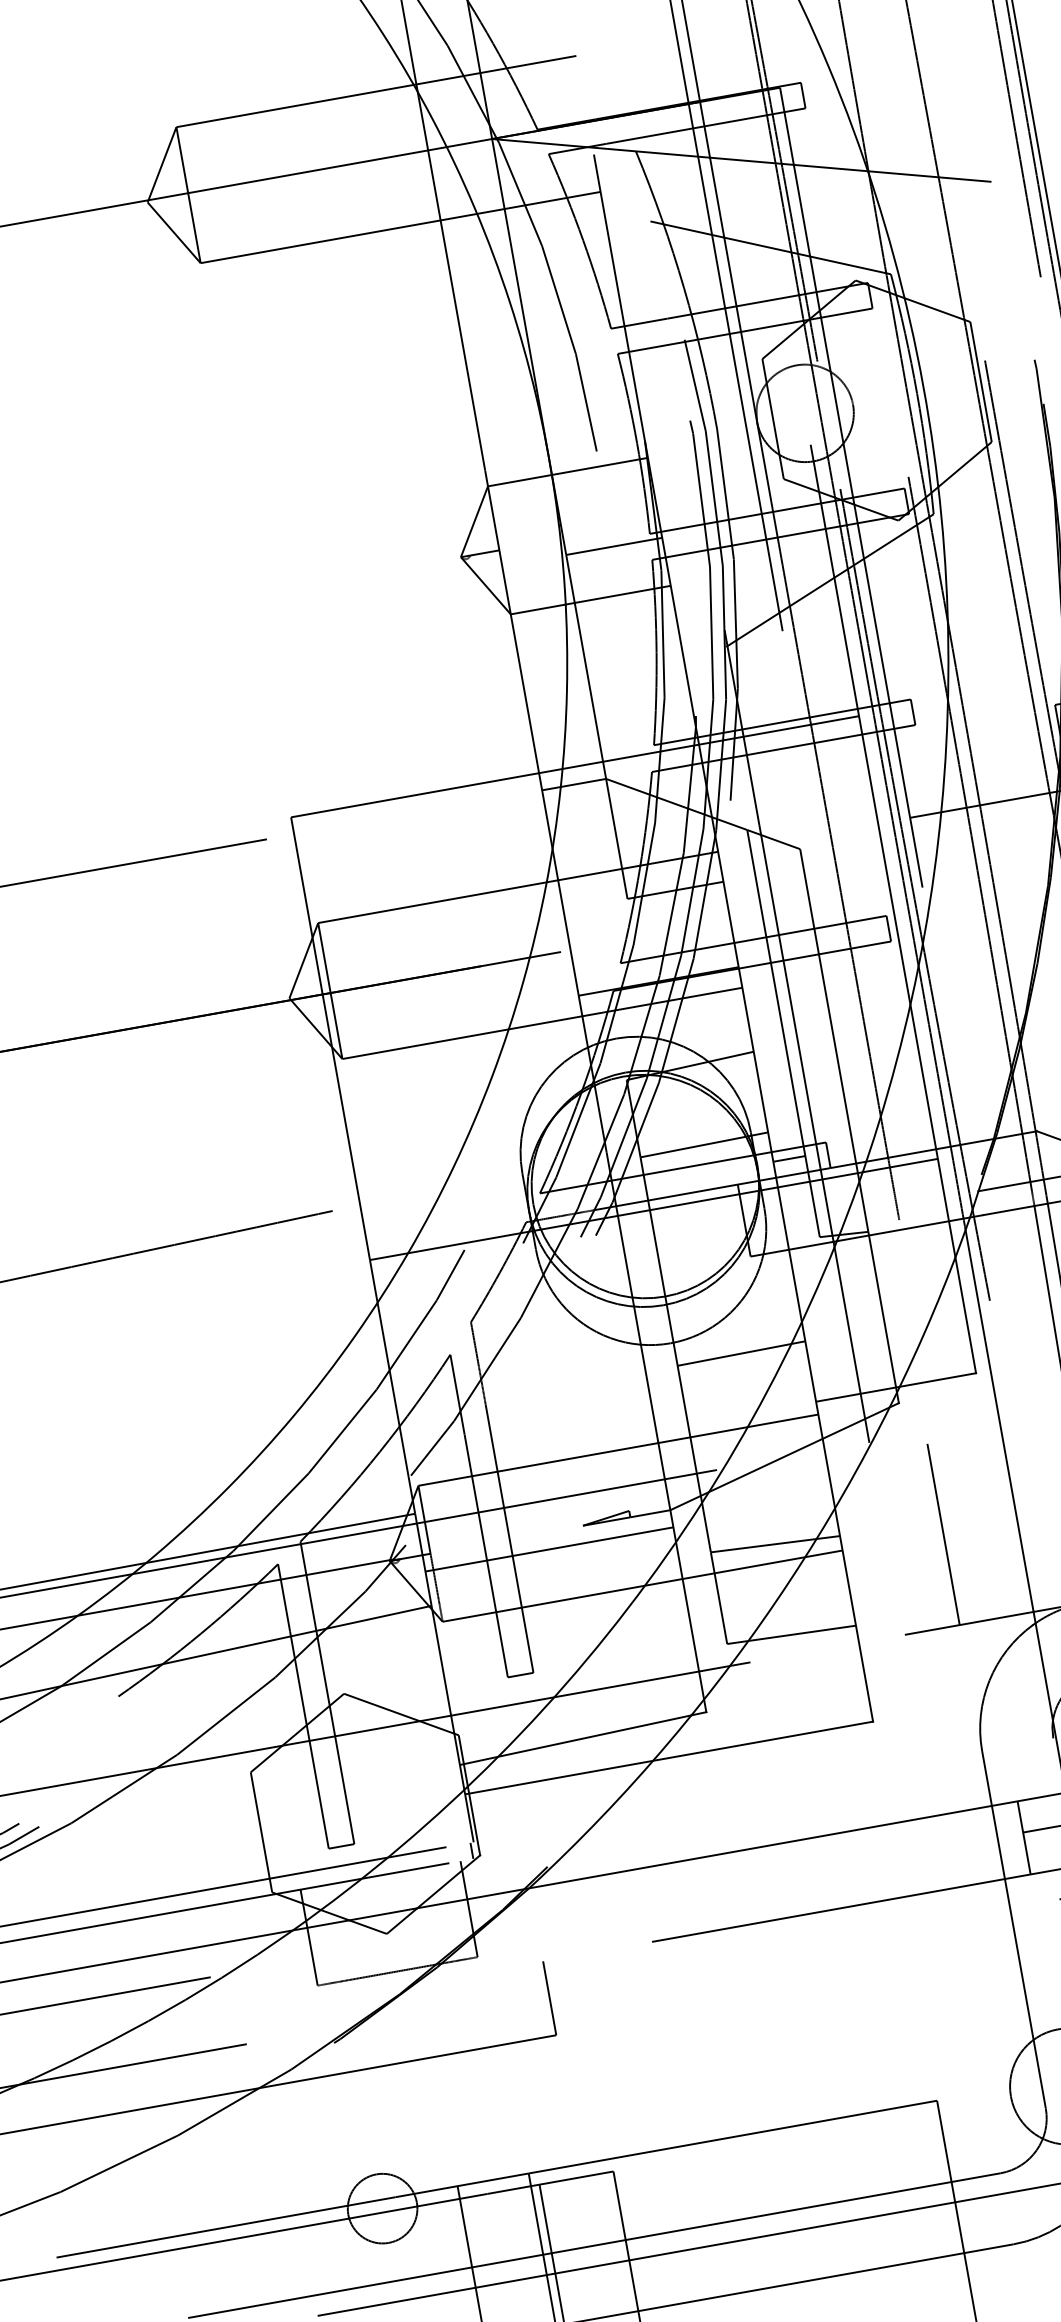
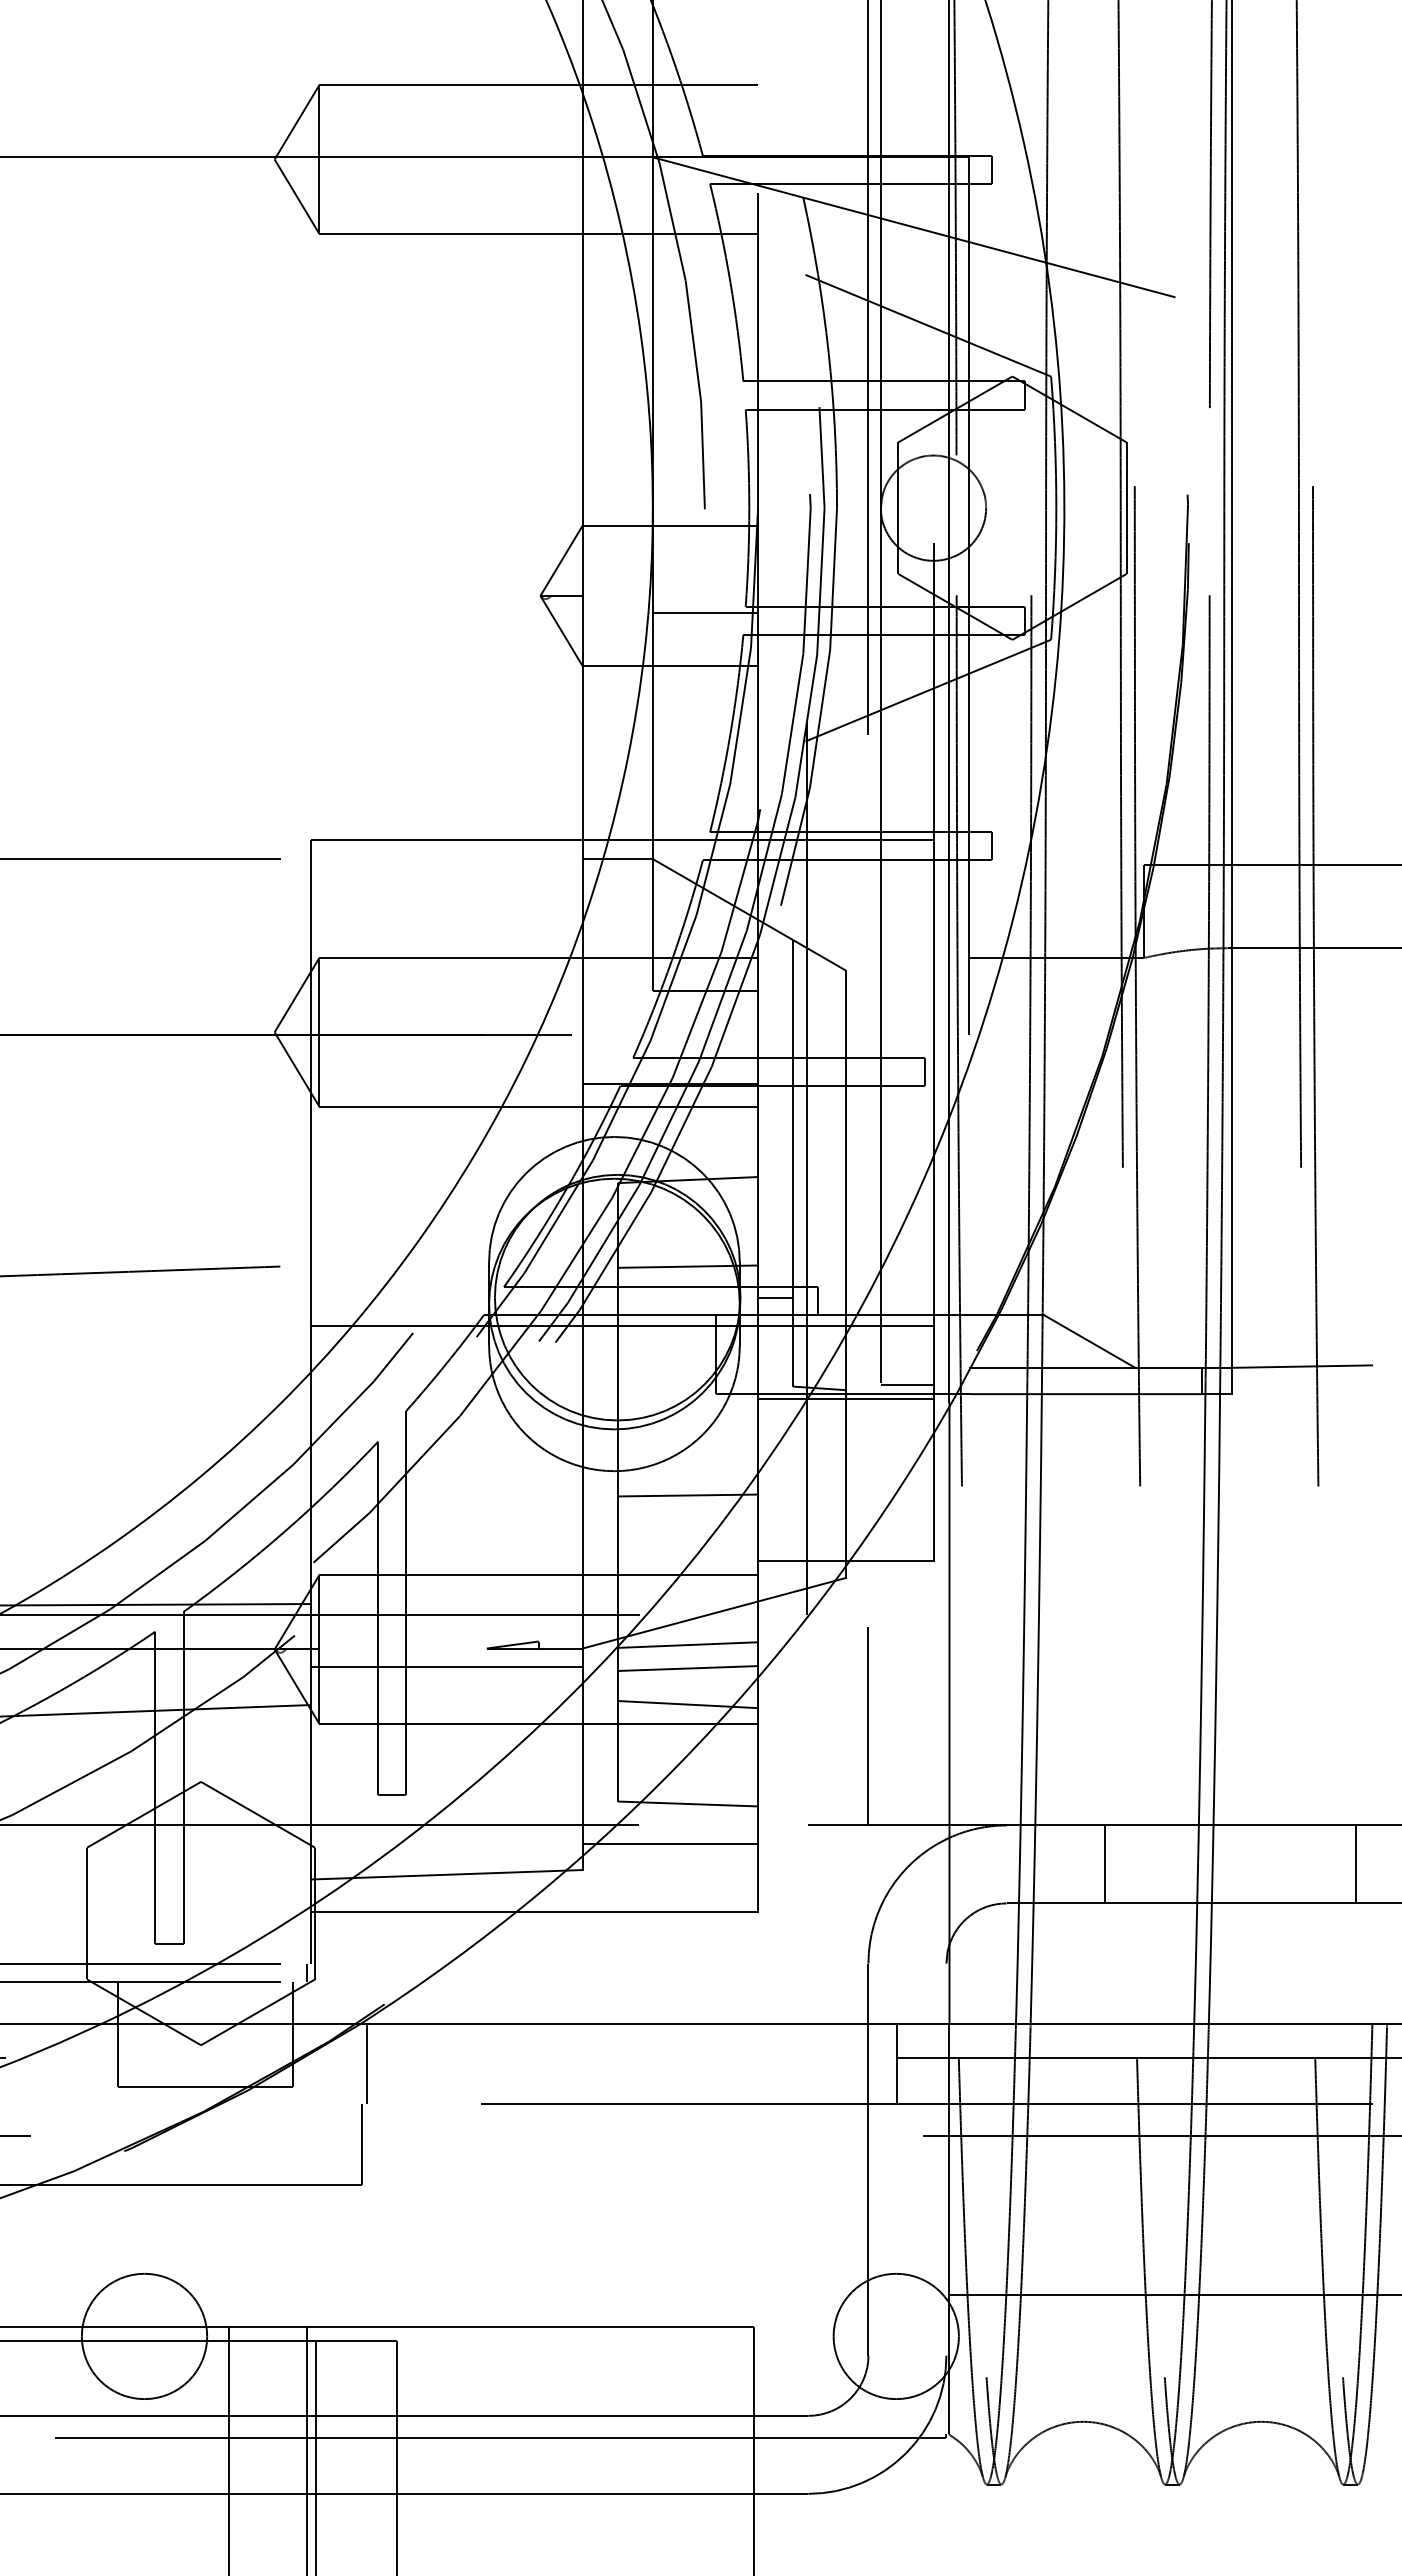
line: (922, 1217) -> (906, 1385), added
line: (869, 1239) -> (845, 1398), added
line: (765, 1489) -> (687, 1644), added
line: (769, 1511) -> (687, 1668), added
line: (782, 1674) -> (670, 1844), added
line: (541, 1923) -> (367, 2063), added
circle: (382, 2208) -> (144, 2336), size x1.67

